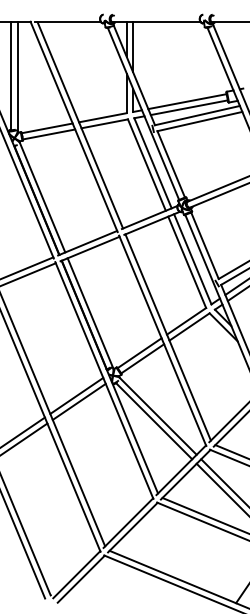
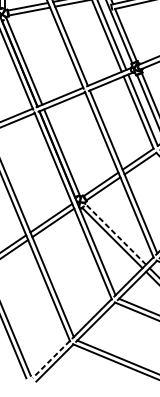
line: (158, 416) -> (115, 234), solid -> dashed
line: (76, 575) -> (51, 360), solid -> dashed

